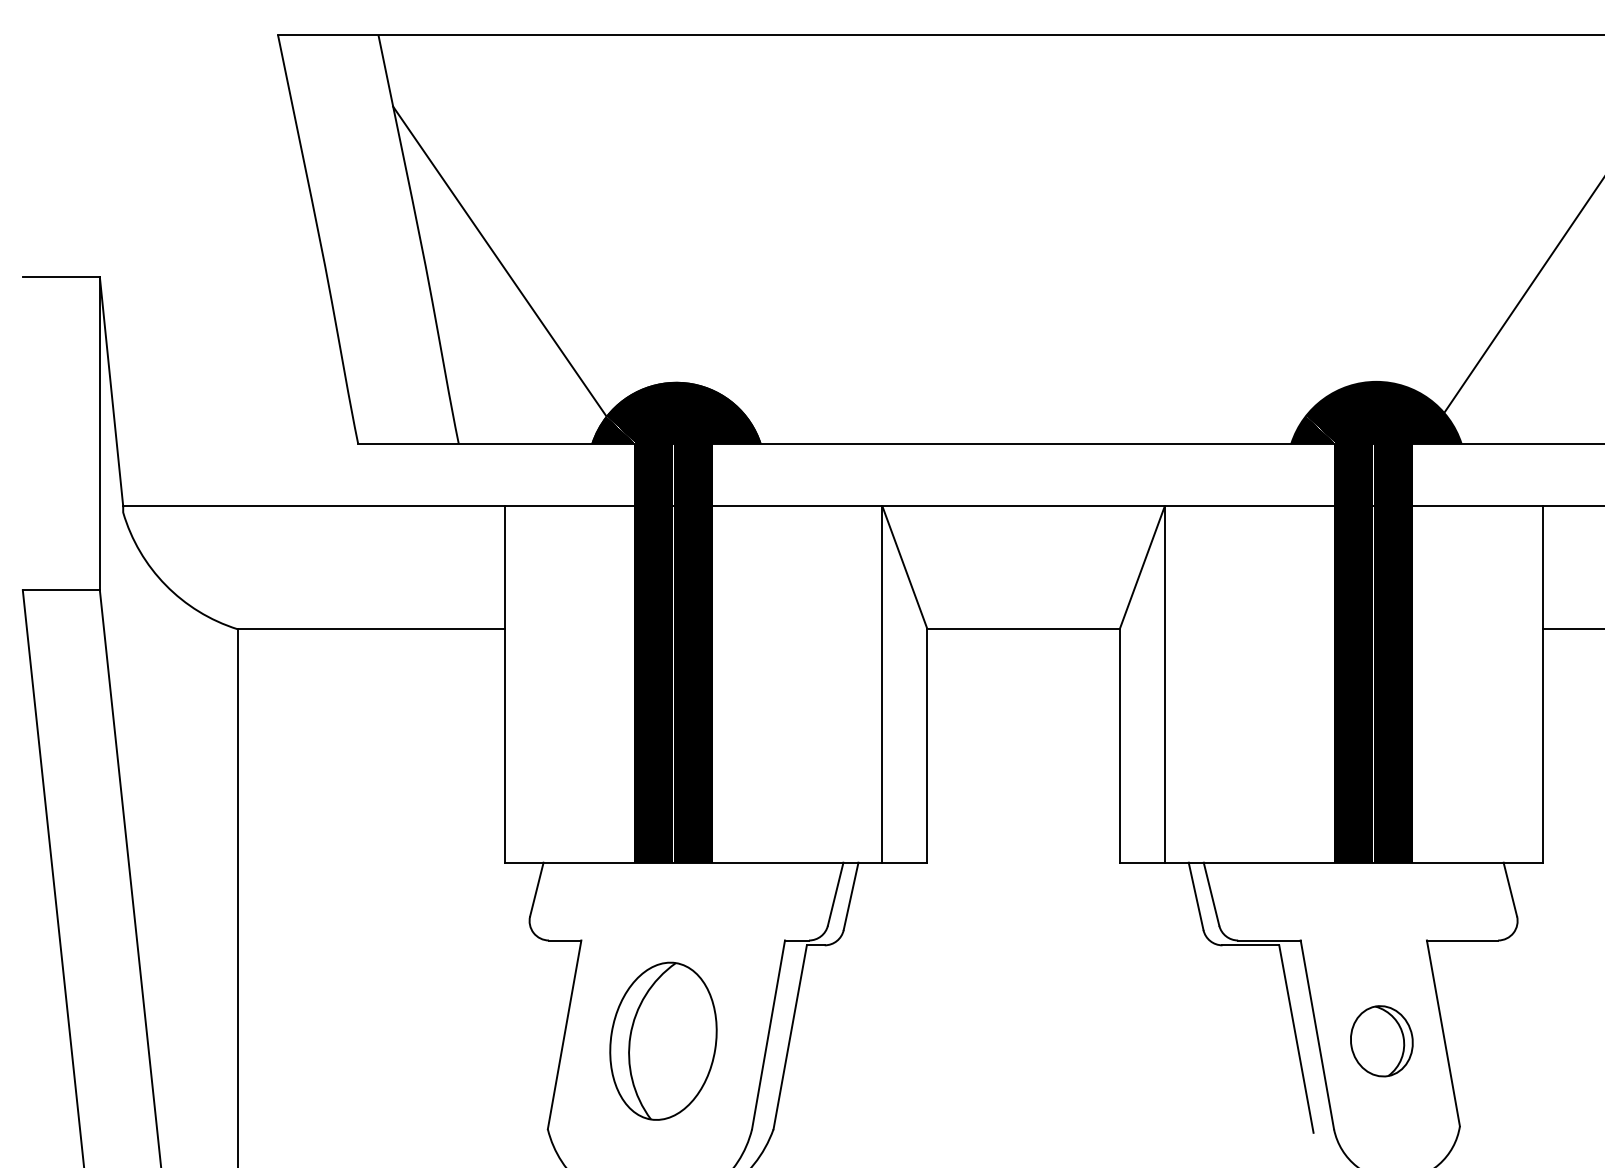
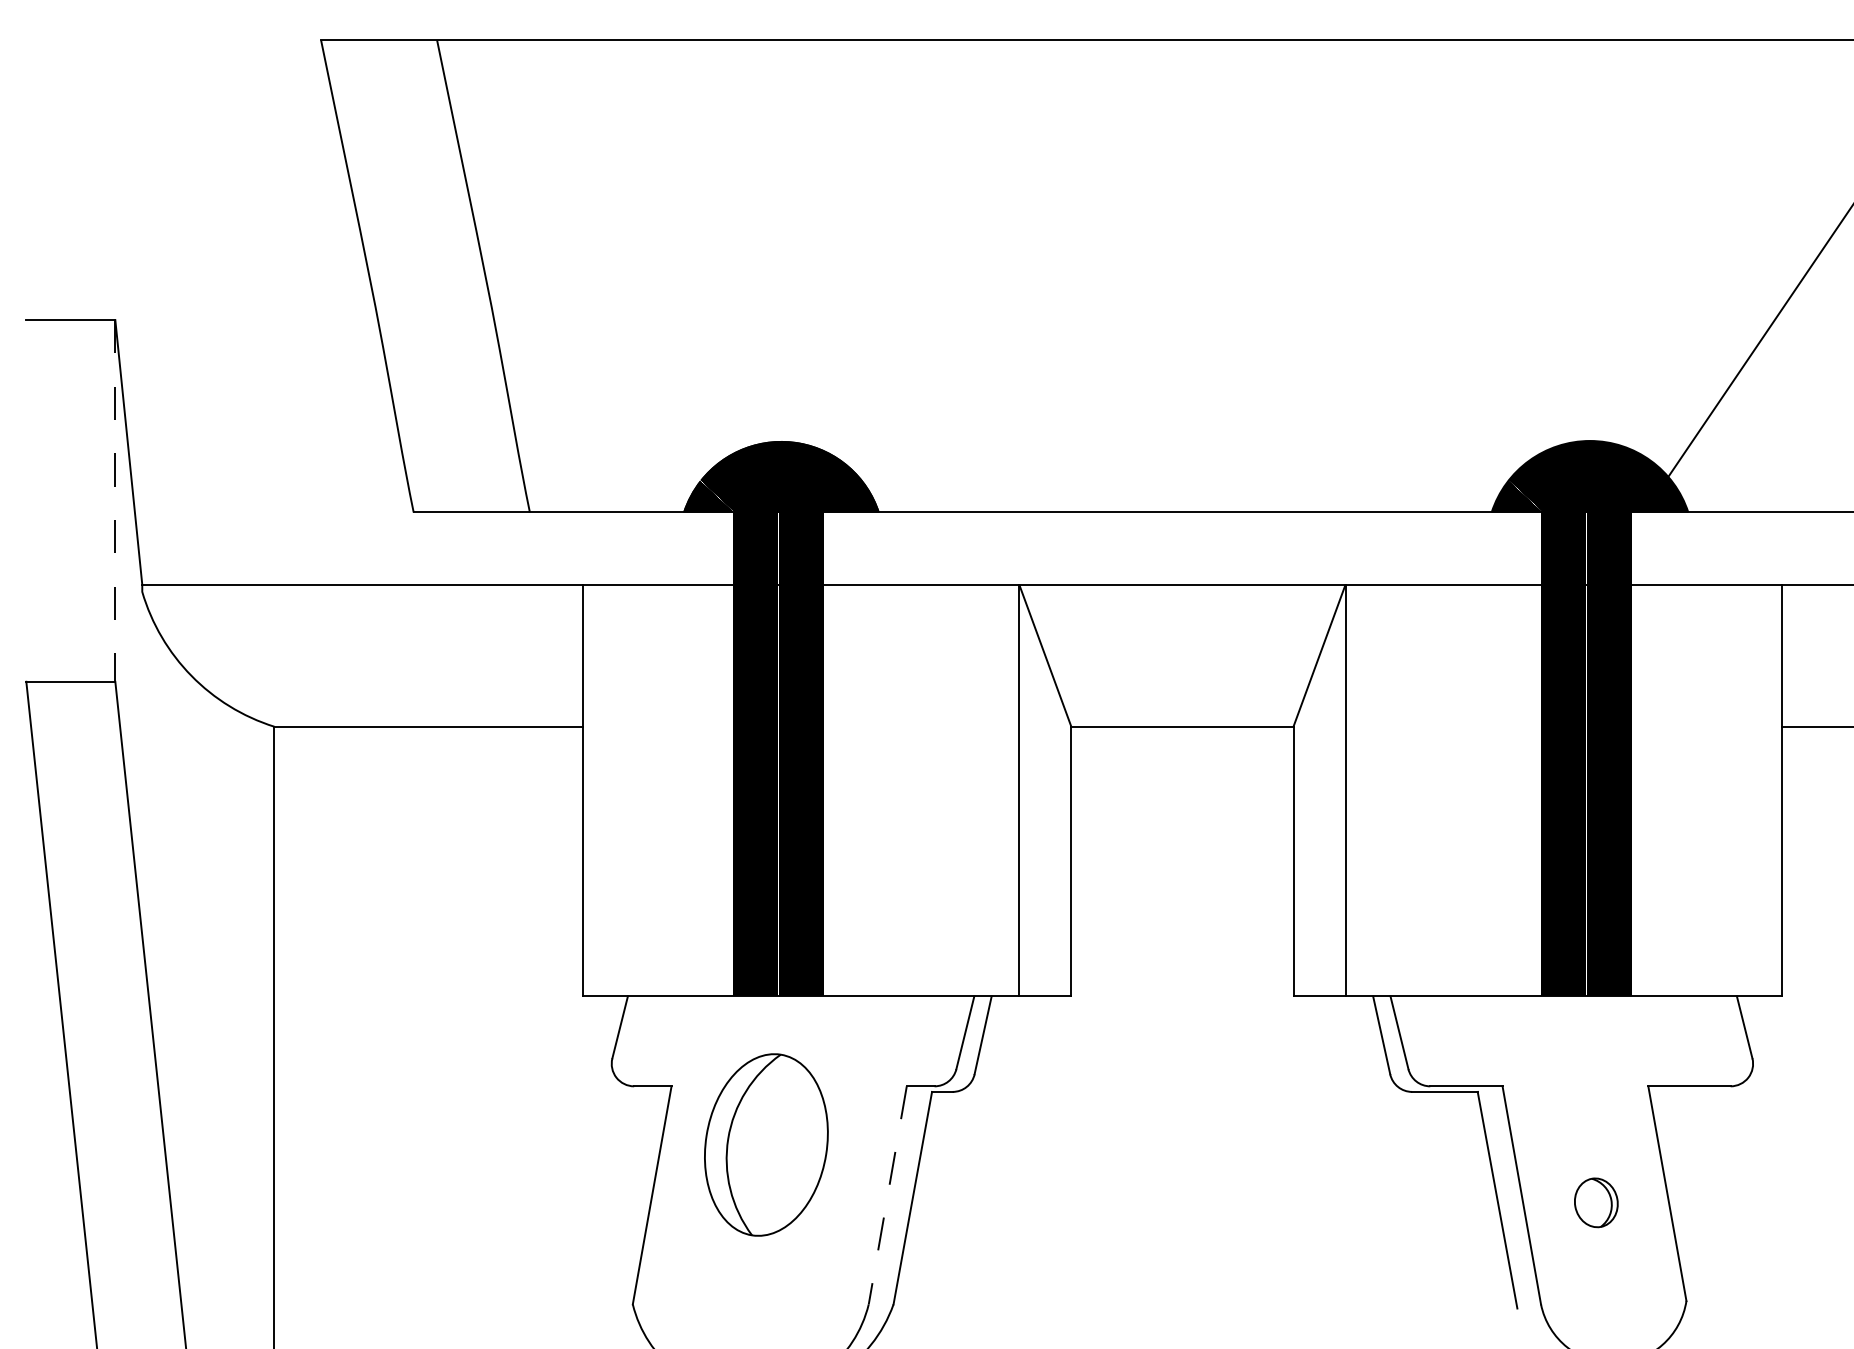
line: (499, 260) -> (576, 300), removed
line: (99, 433) -> (114, 500), solid -> dashed
line: (768, 1034) -> (887, 1194), solid -> dashed
part: (663, 1040) -> (766, 1144), moved
part: (1381, 1041) -> (1595, 1203), size x0.6

